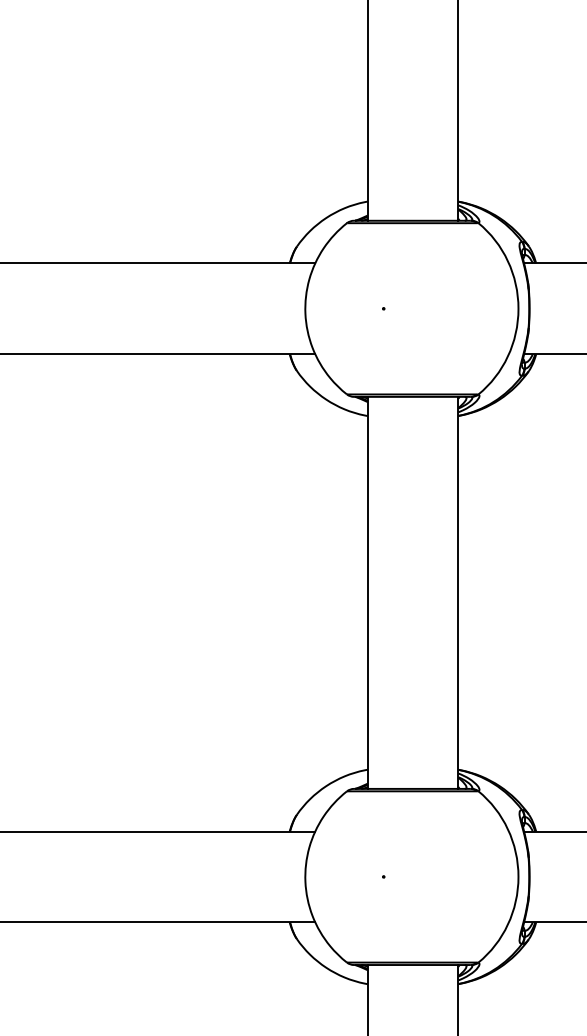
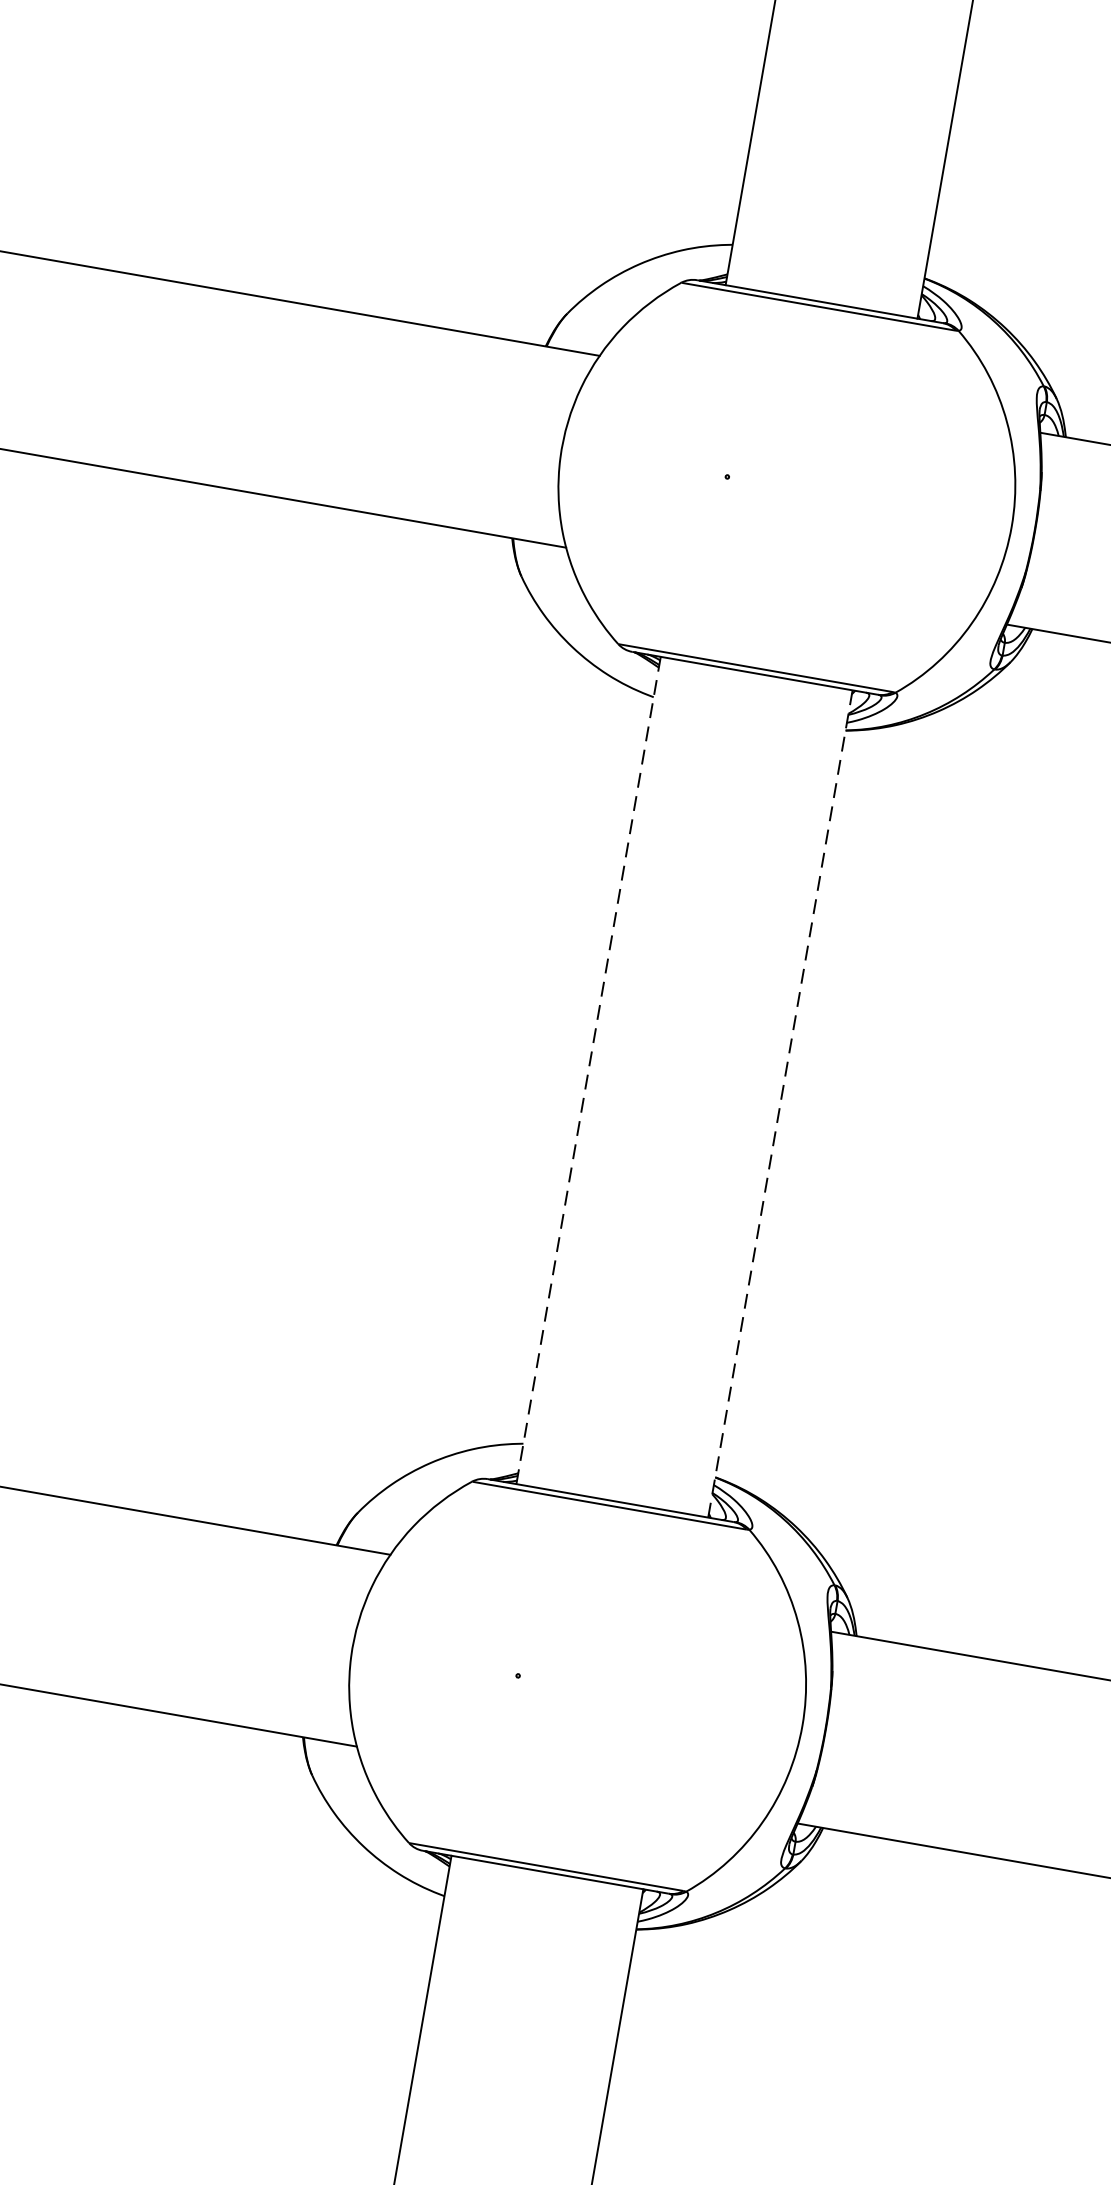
line: (367, 593) -> (588, 1071), solid -> dashed
line: (458, 593) -> (780, 1105), solid -> dashed

